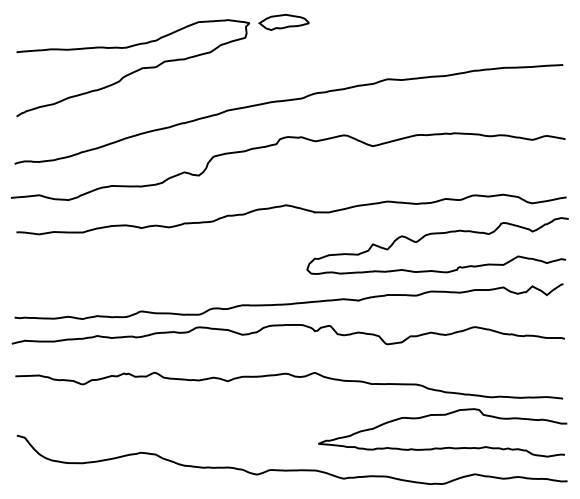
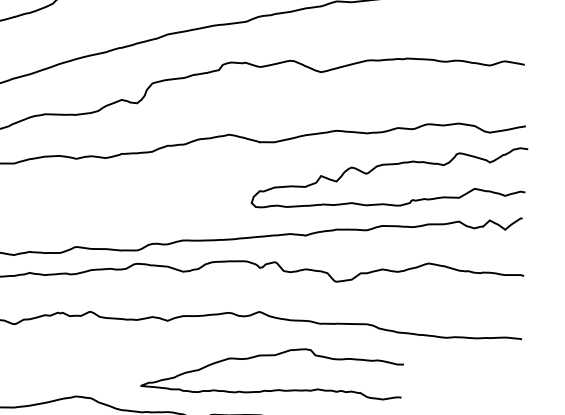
curve: (442, 447) -> (271, 389), moved

